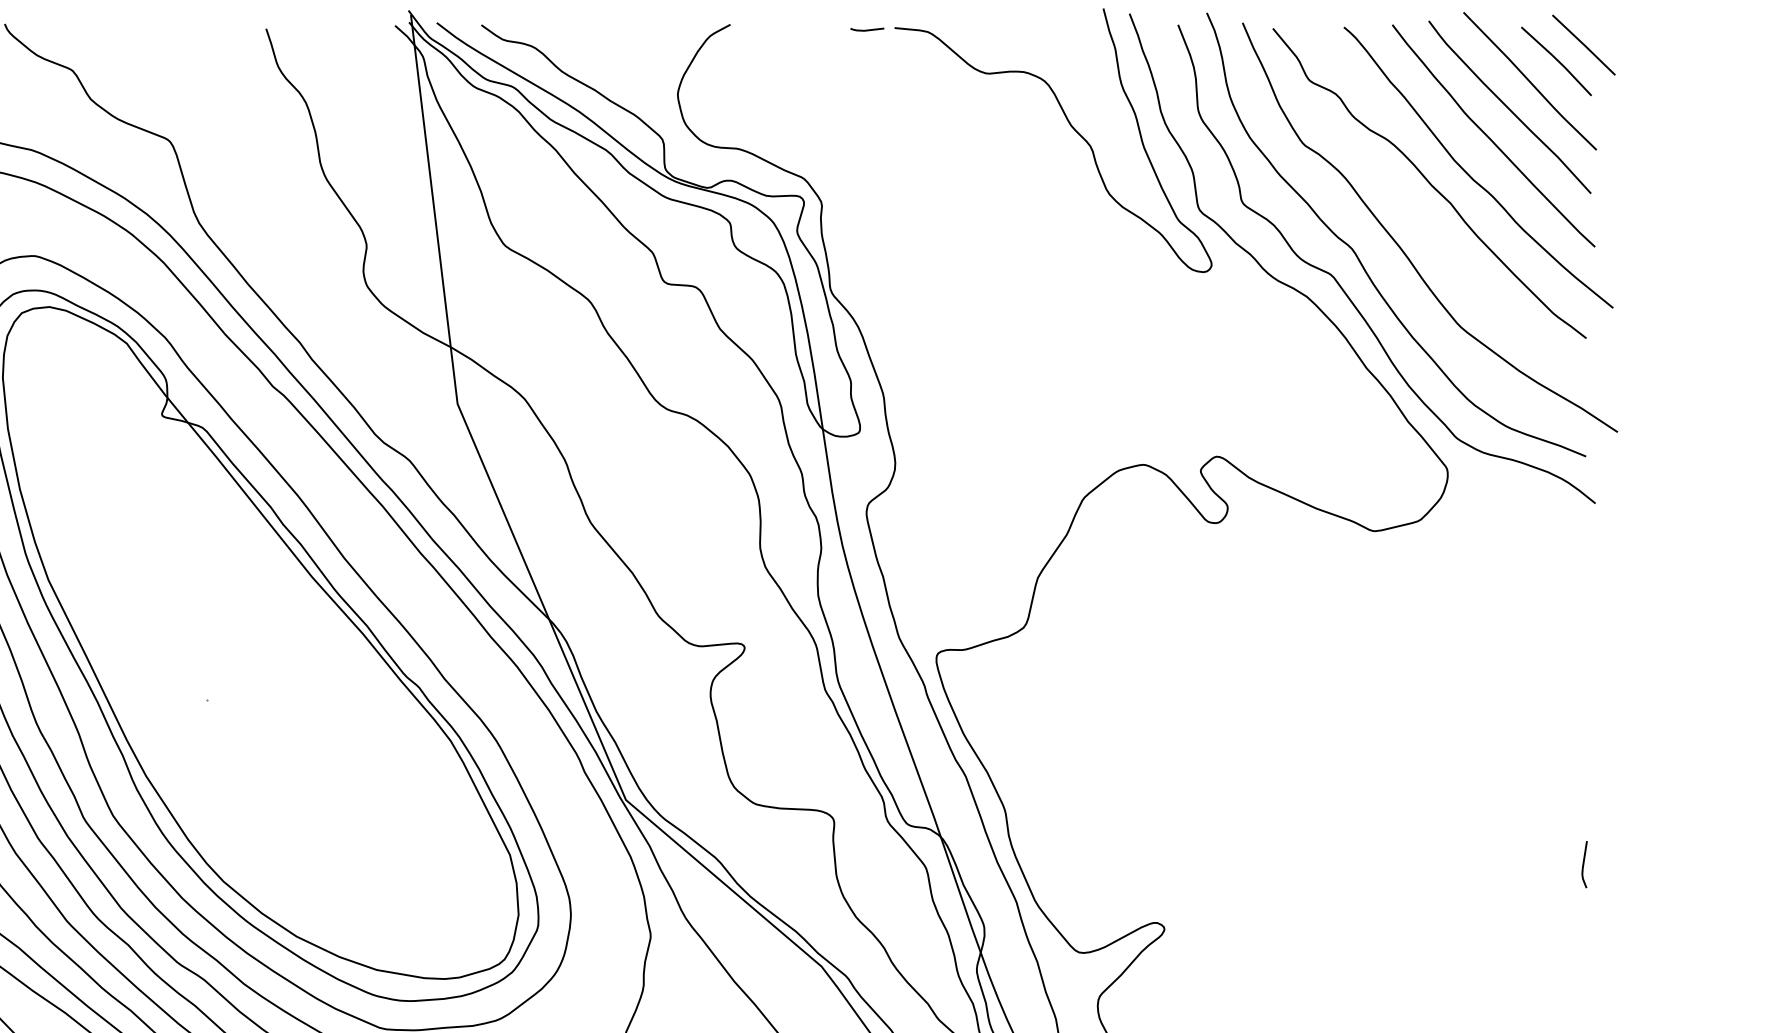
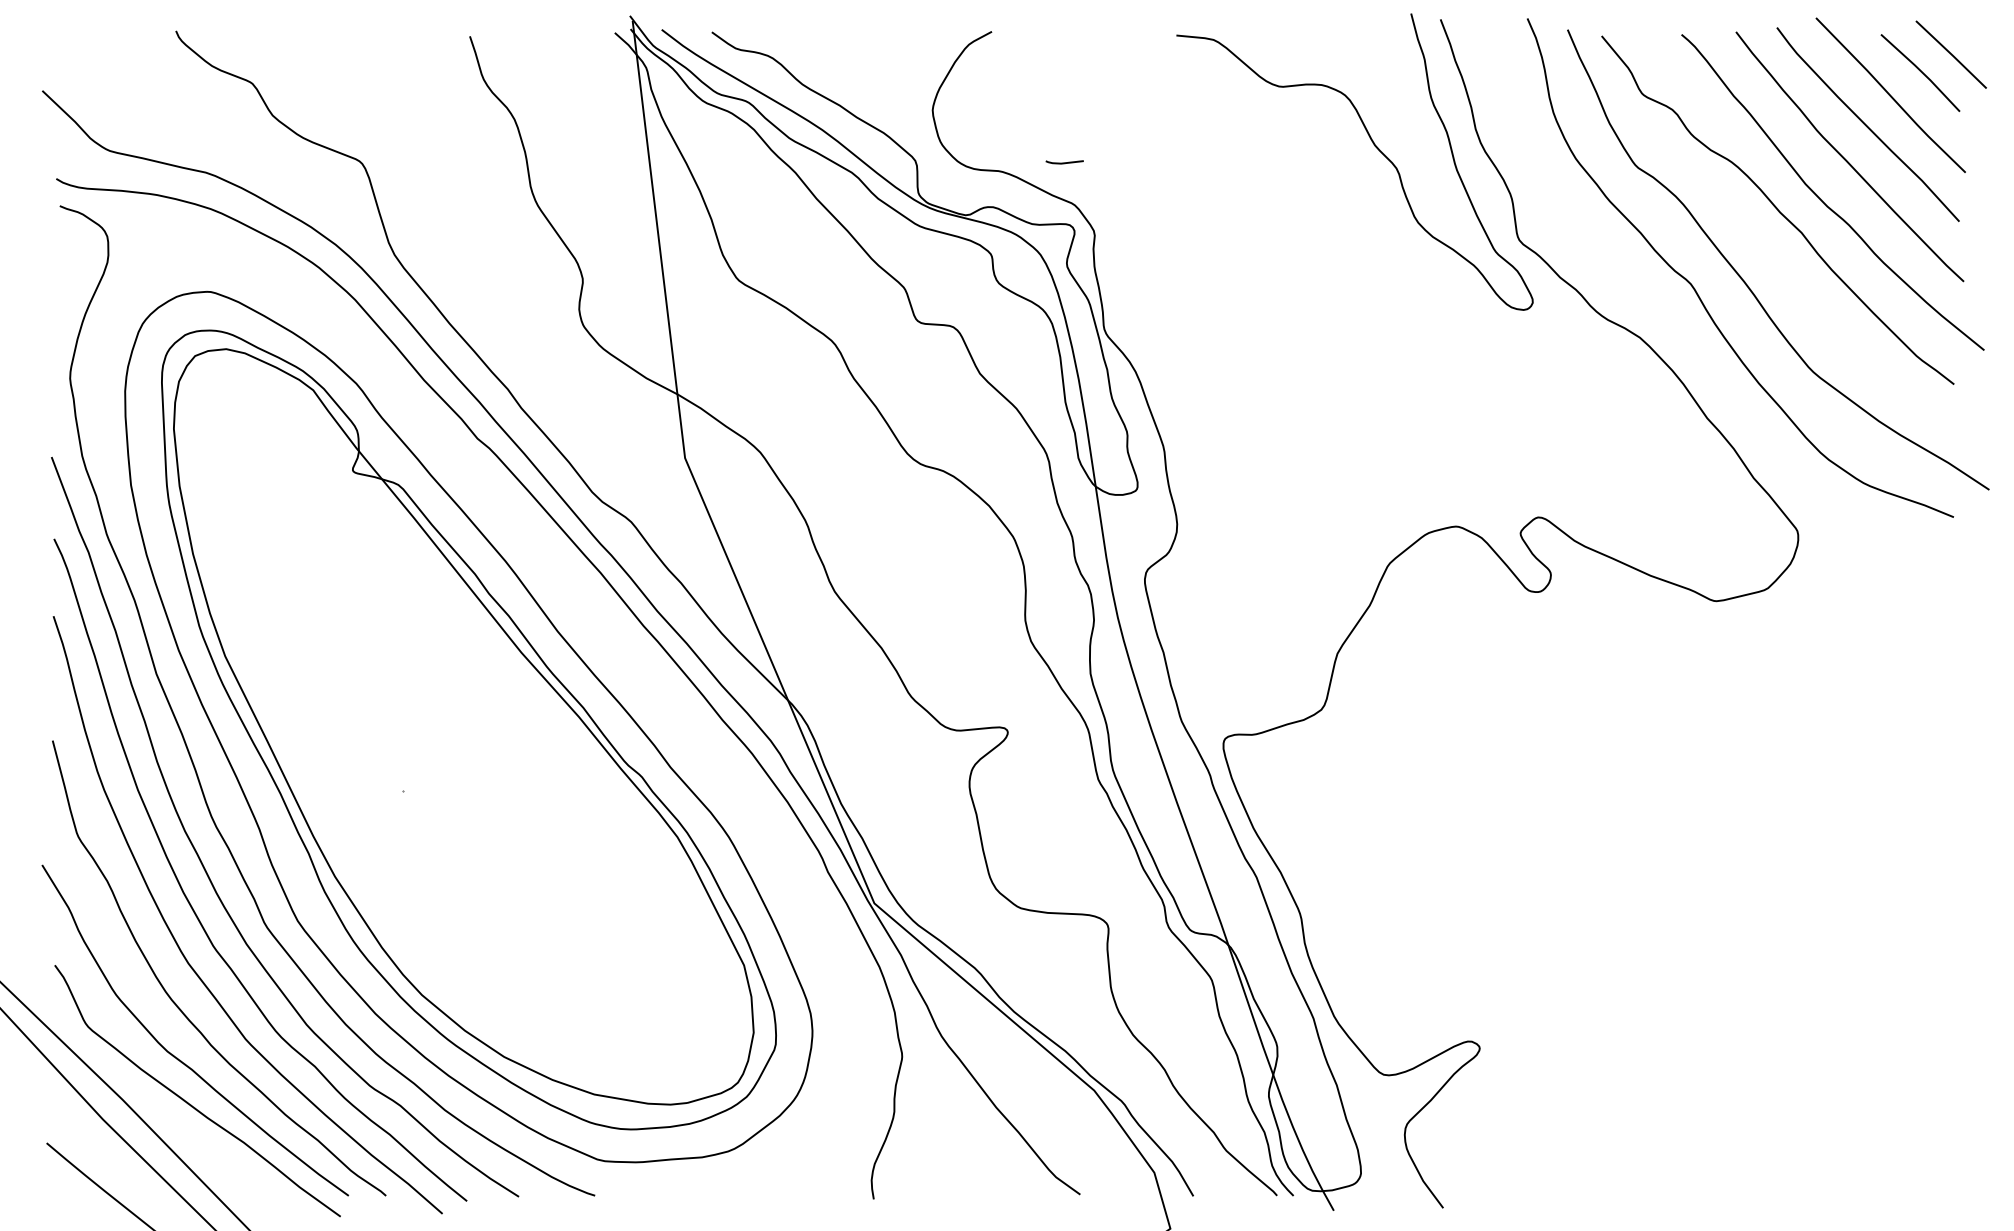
line: (867, 29) -> (1064, 162), moved
curve: (1346, 293) -> (1684, 333), removed
line: (1584, 864) -> (1951, 975), removed

